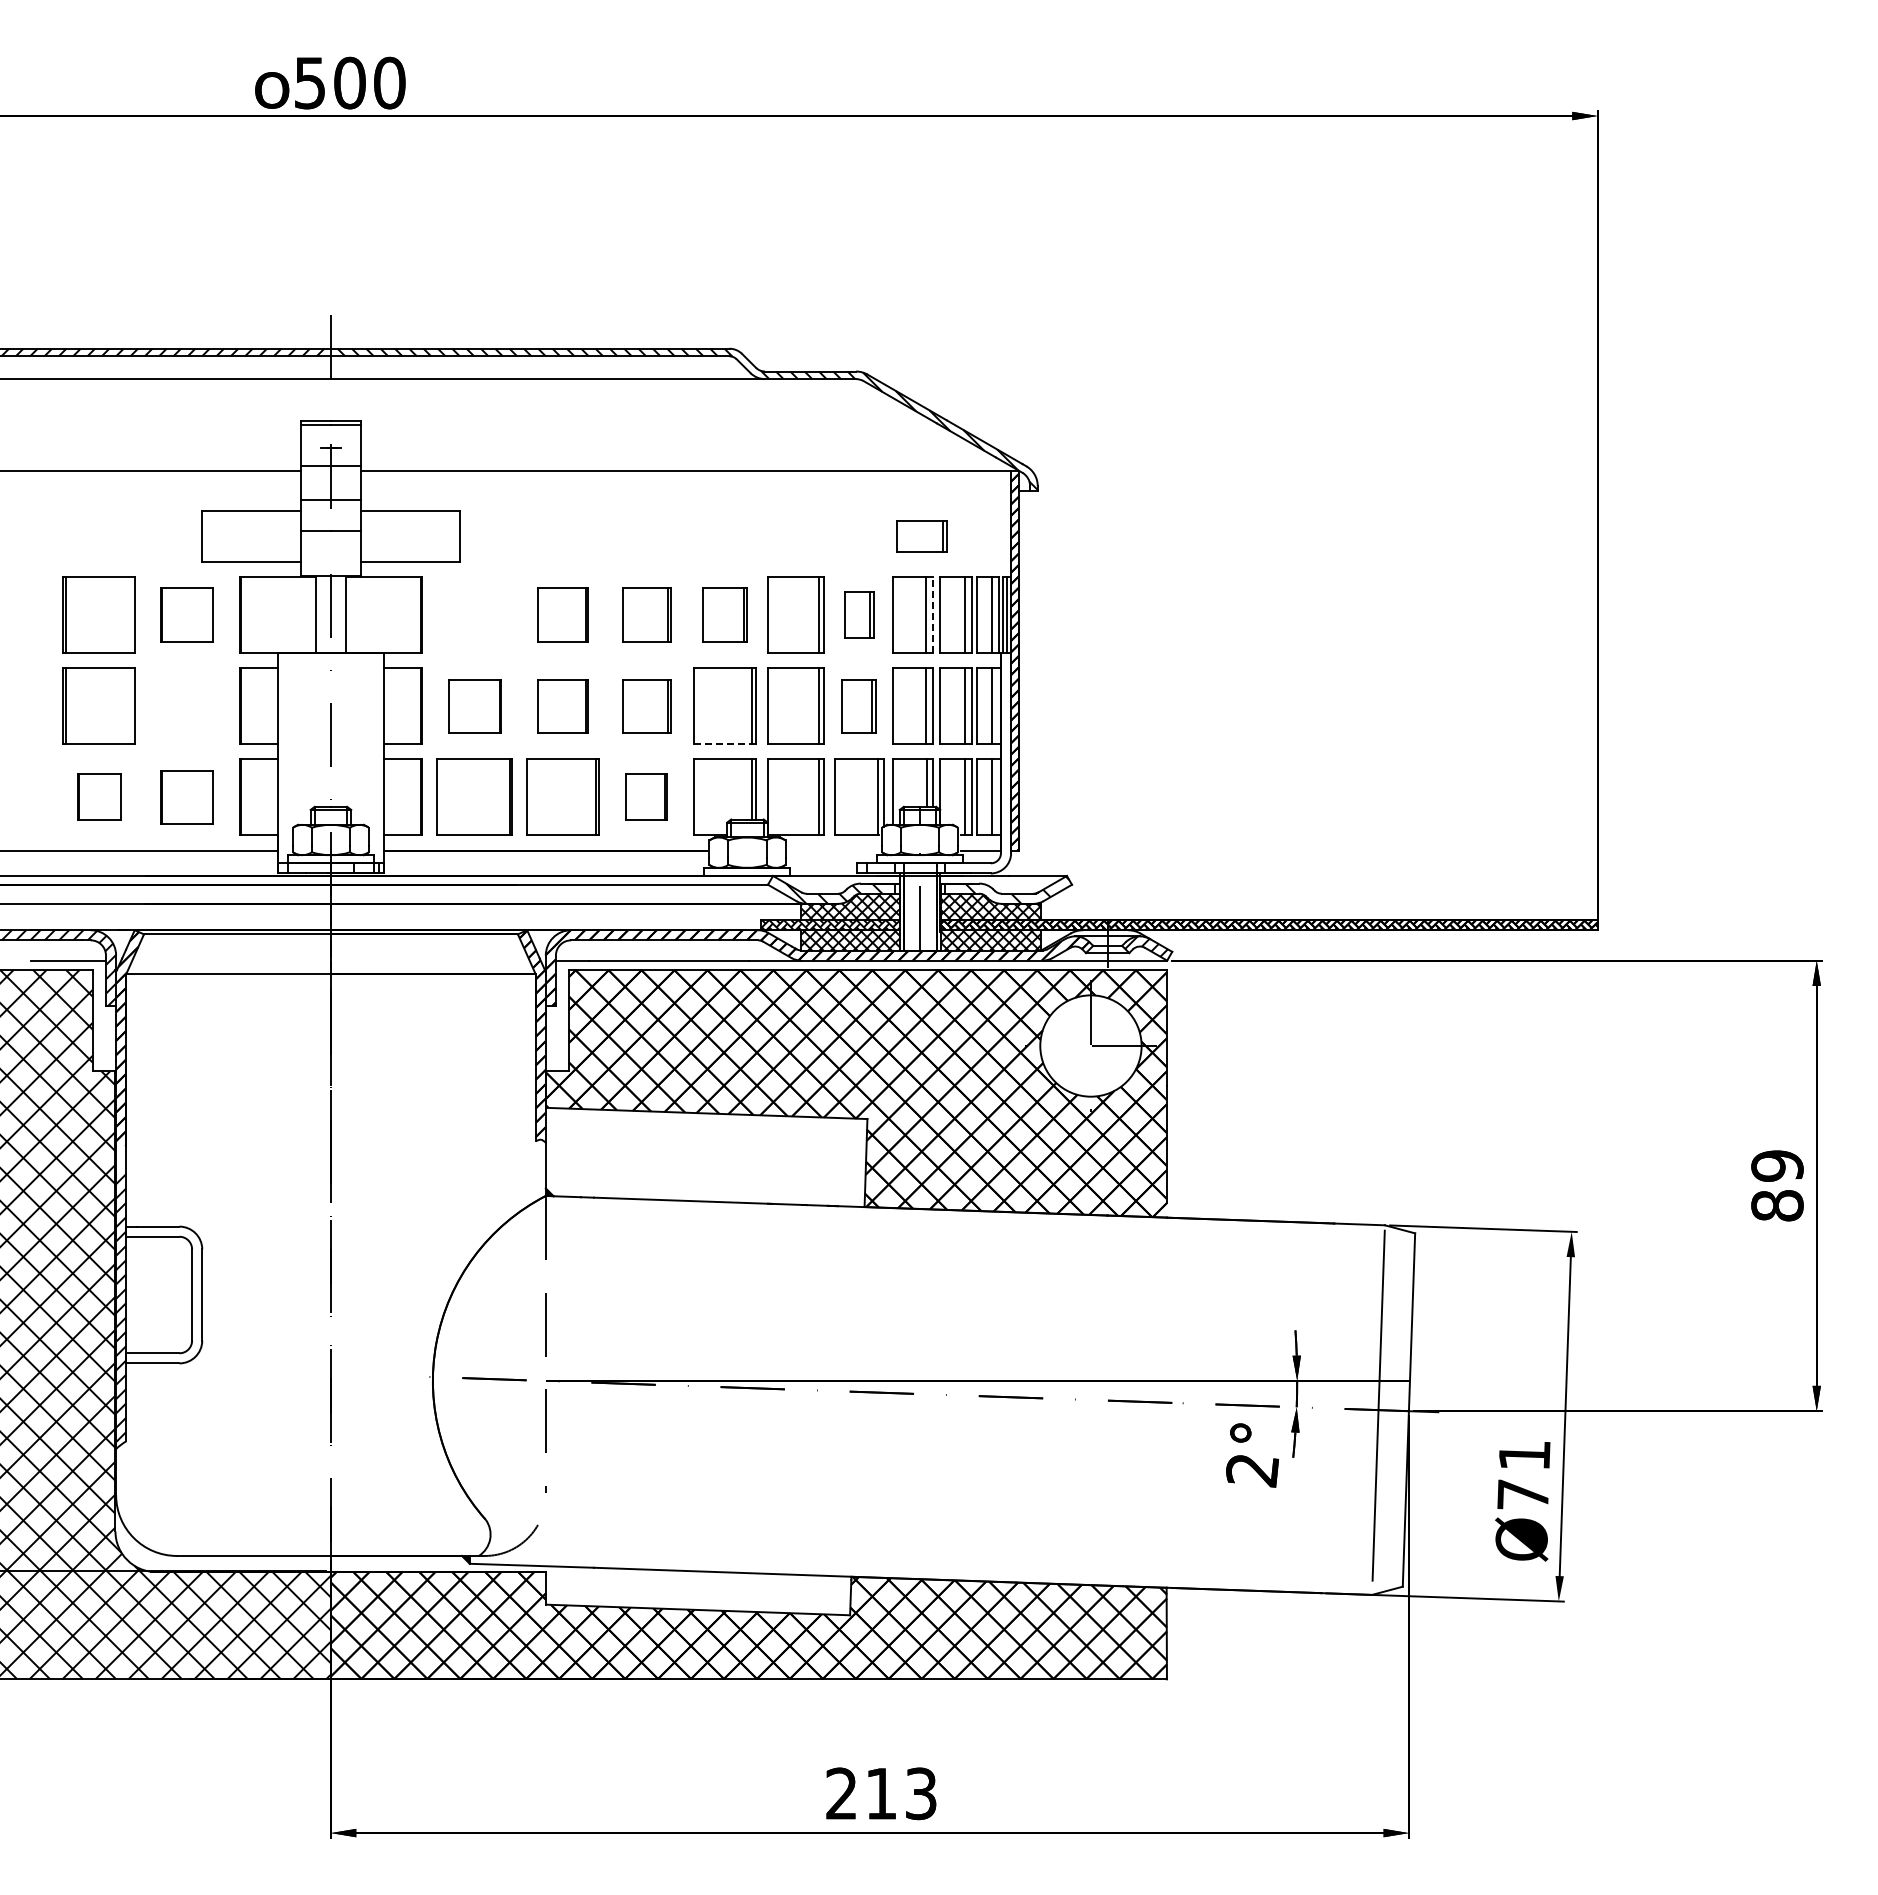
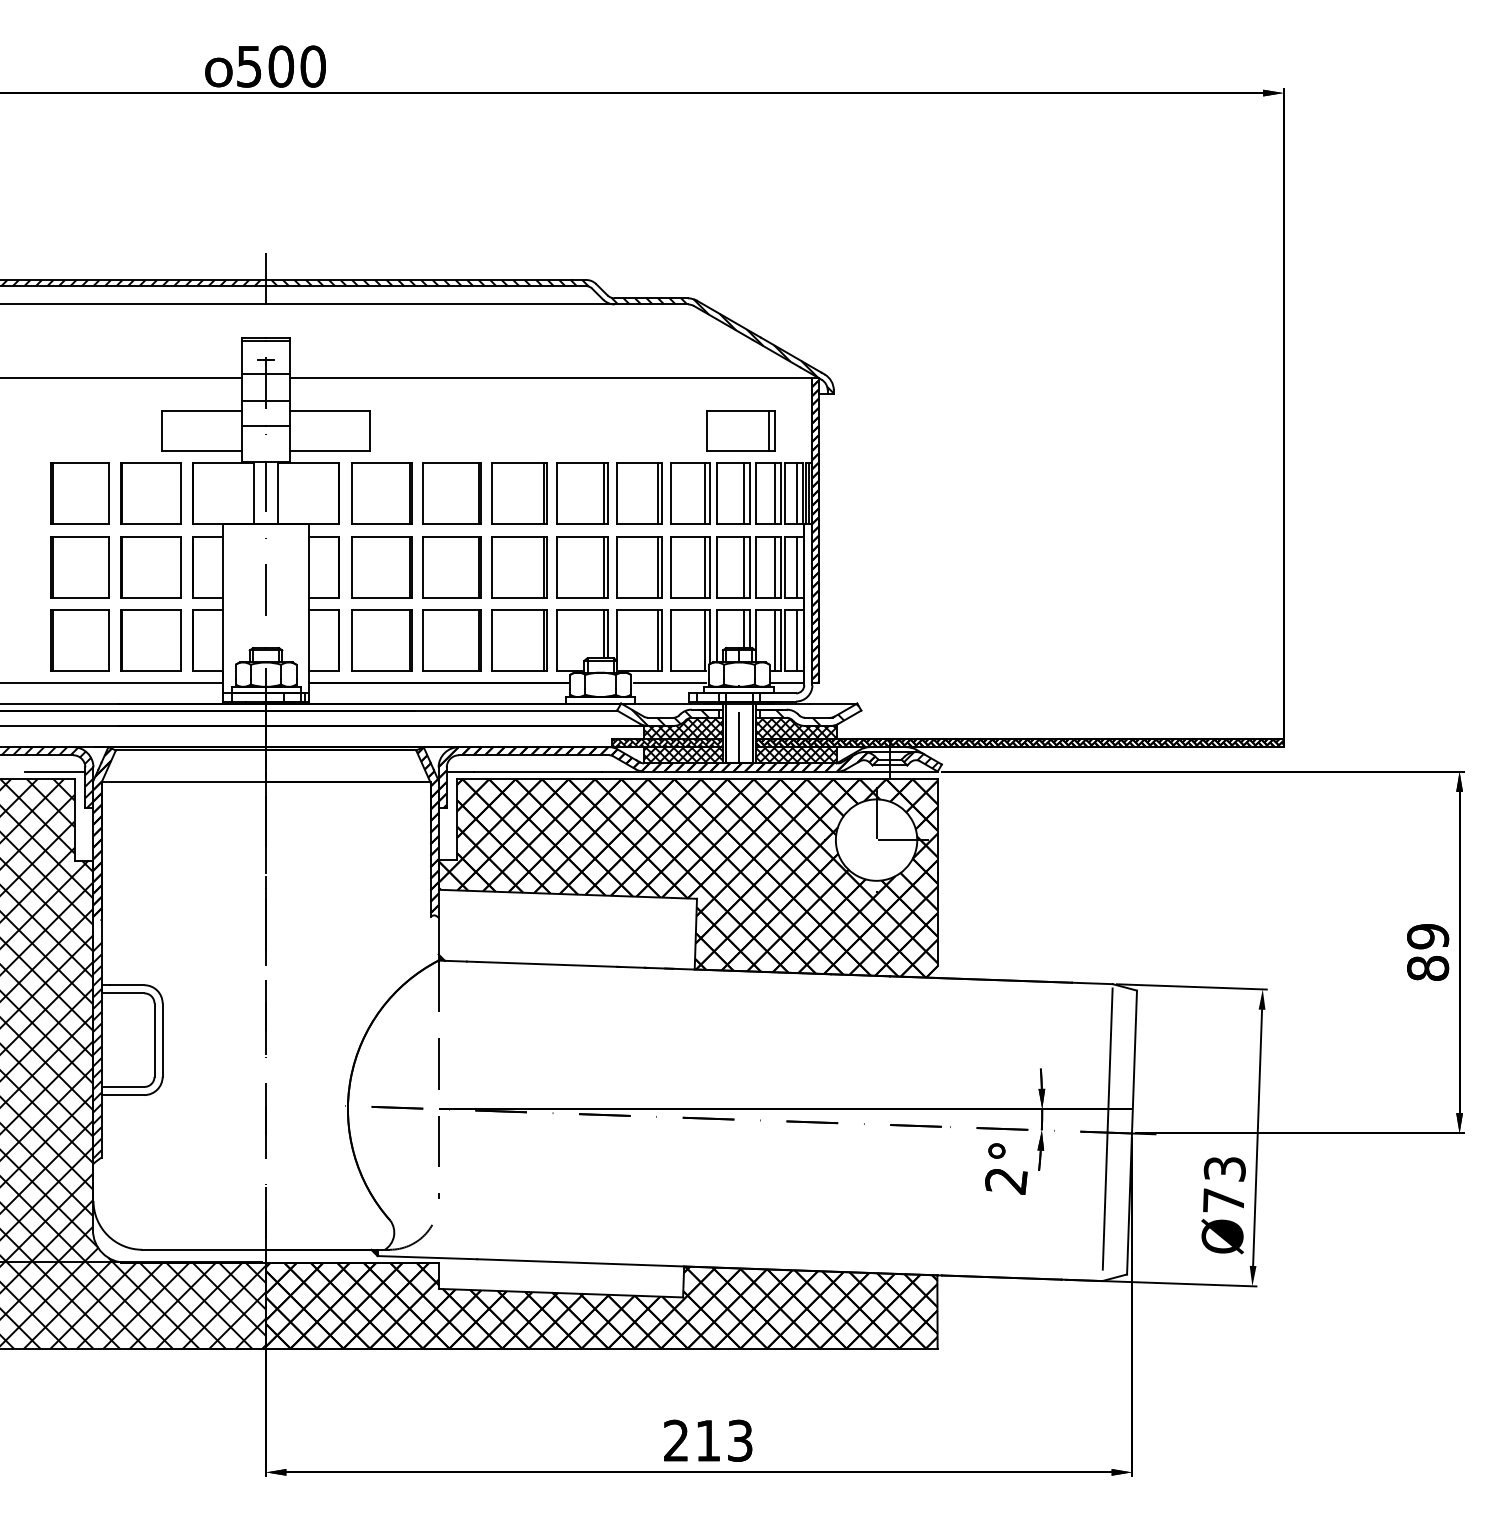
part: (921, 536) -> (740, 430), size x1.67
part: (186, 614) -> (150, 493), size x1.43
part: (474, 614) -> (381, 493), added
part: (562, 614) -> (452, 493), size x1.43
part: (646, 614) -> (519, 493), size x1.43
part: (724, 614) -> (582, 493), size x1.43
part: (859, 614) -> (690, 493), size x1.67
line: (933, 615) -> (750, 494), dashed -> solid
part: (186, 705) -> (150, 566), added
part: (474, 705) -> (381, 566), size x1.43
part: (562, 705) -> (452, 566), size x1.43
part: (646, 705) -> (519, 566), size x1.43
part: (859, 705) -> (690, 566), size x1.43
line: (722, 744) -> (580, 597), dashed -> solid
part: (98, 796) -> (79, 639), size x1.67
part: (186, 796) -> (150, 639), size x1.43
part: (646, 796) -> (519, 639), size x1.67
line: (833, 850) -> (669, 683), added
text: (1524, 1455) -> (1224, 1169), Ø71 -> Ø73

